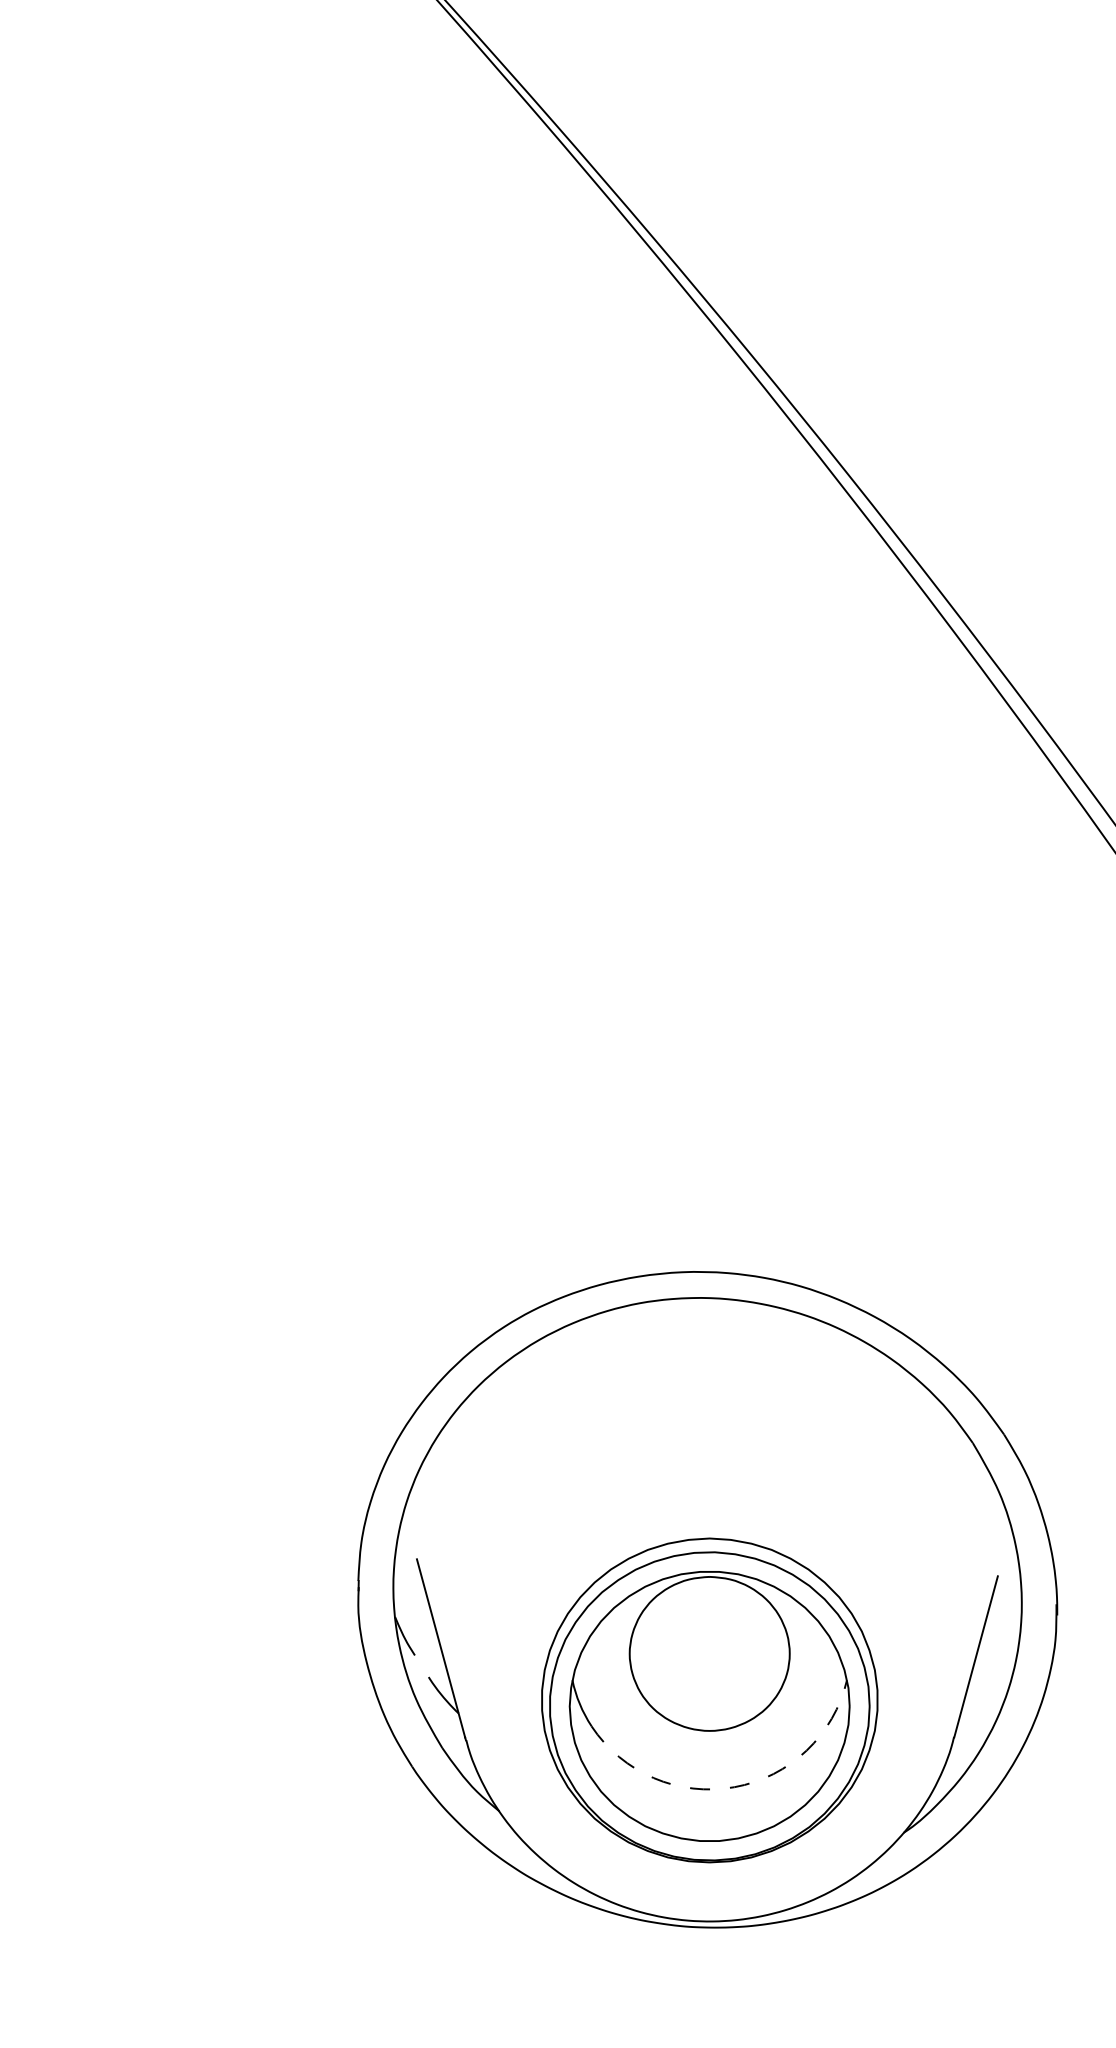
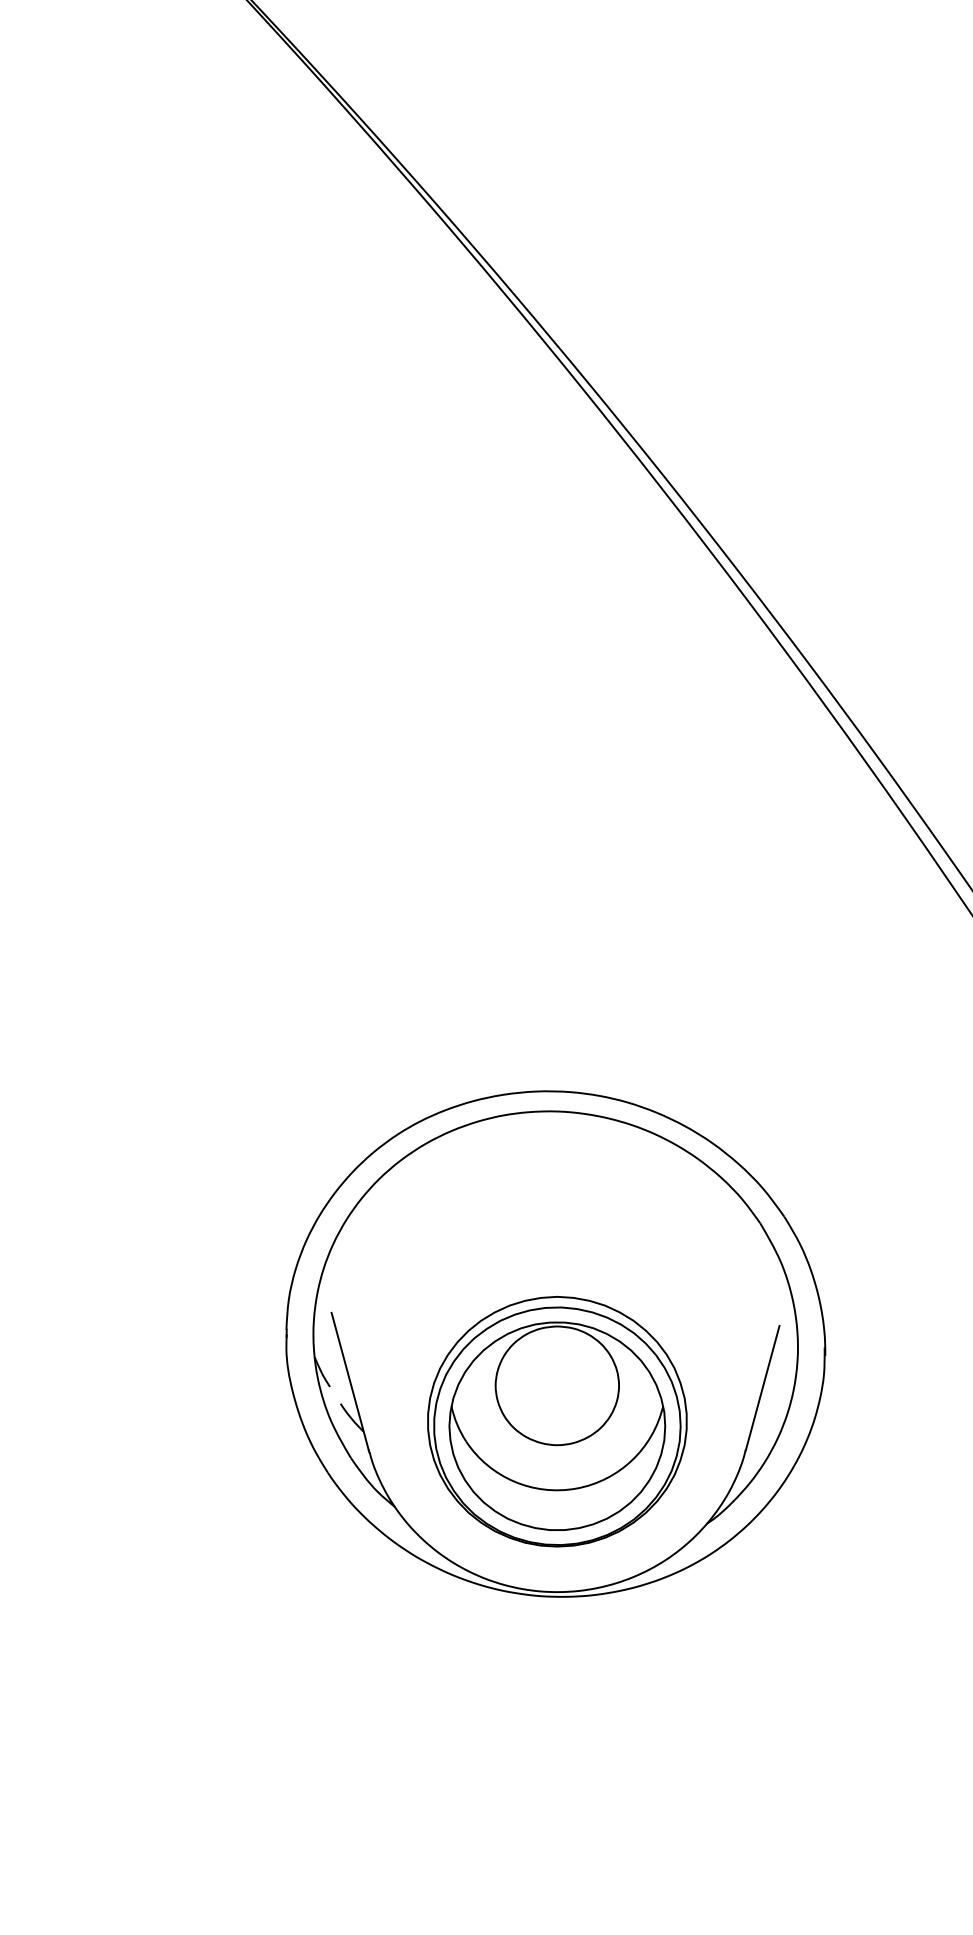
arc: (734, 1787) -> (576, 1488), dashed -> solid

